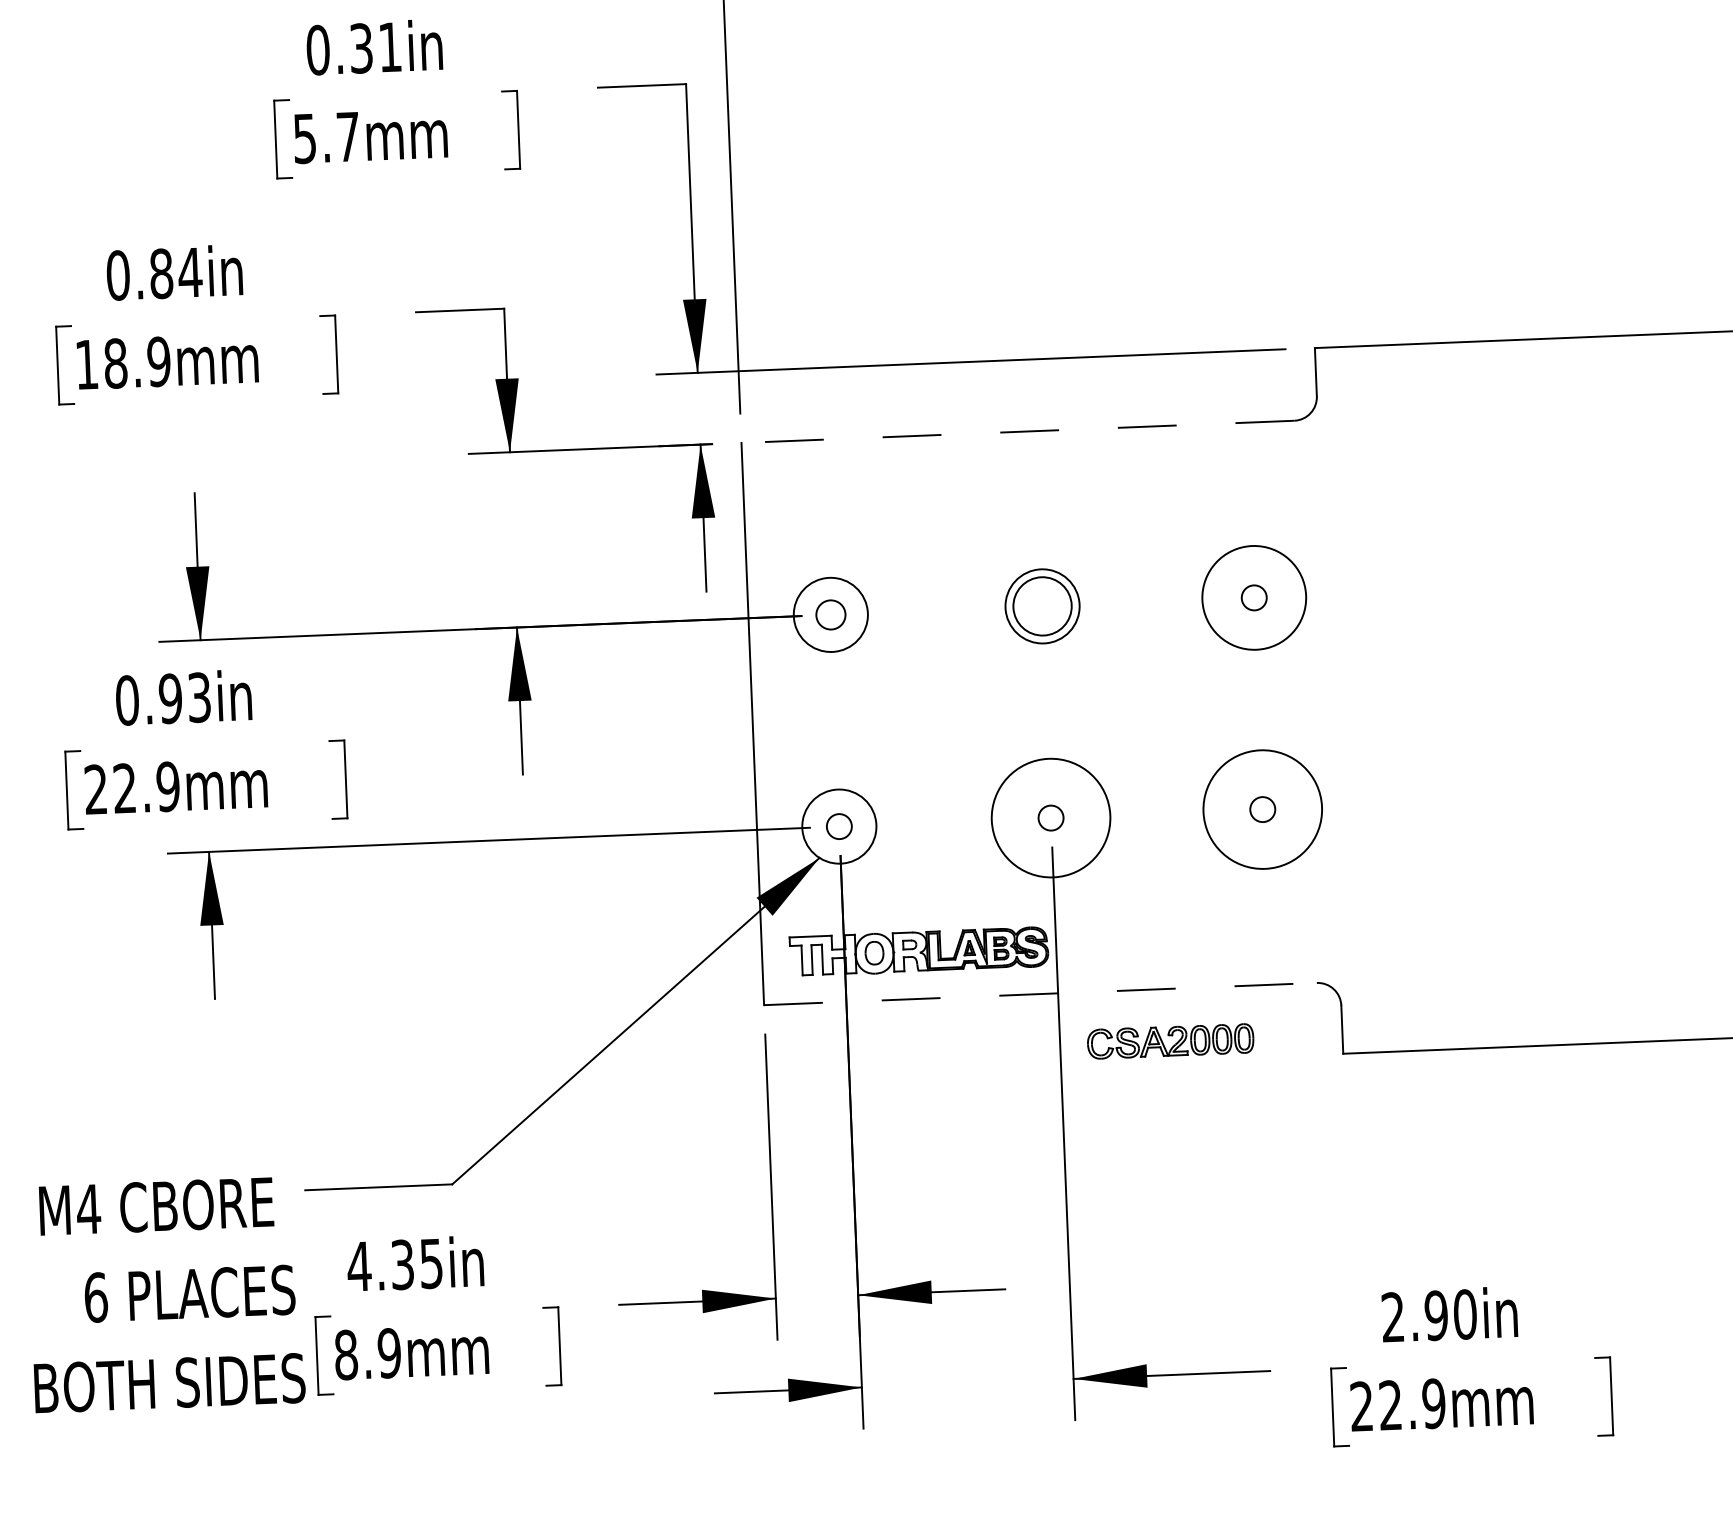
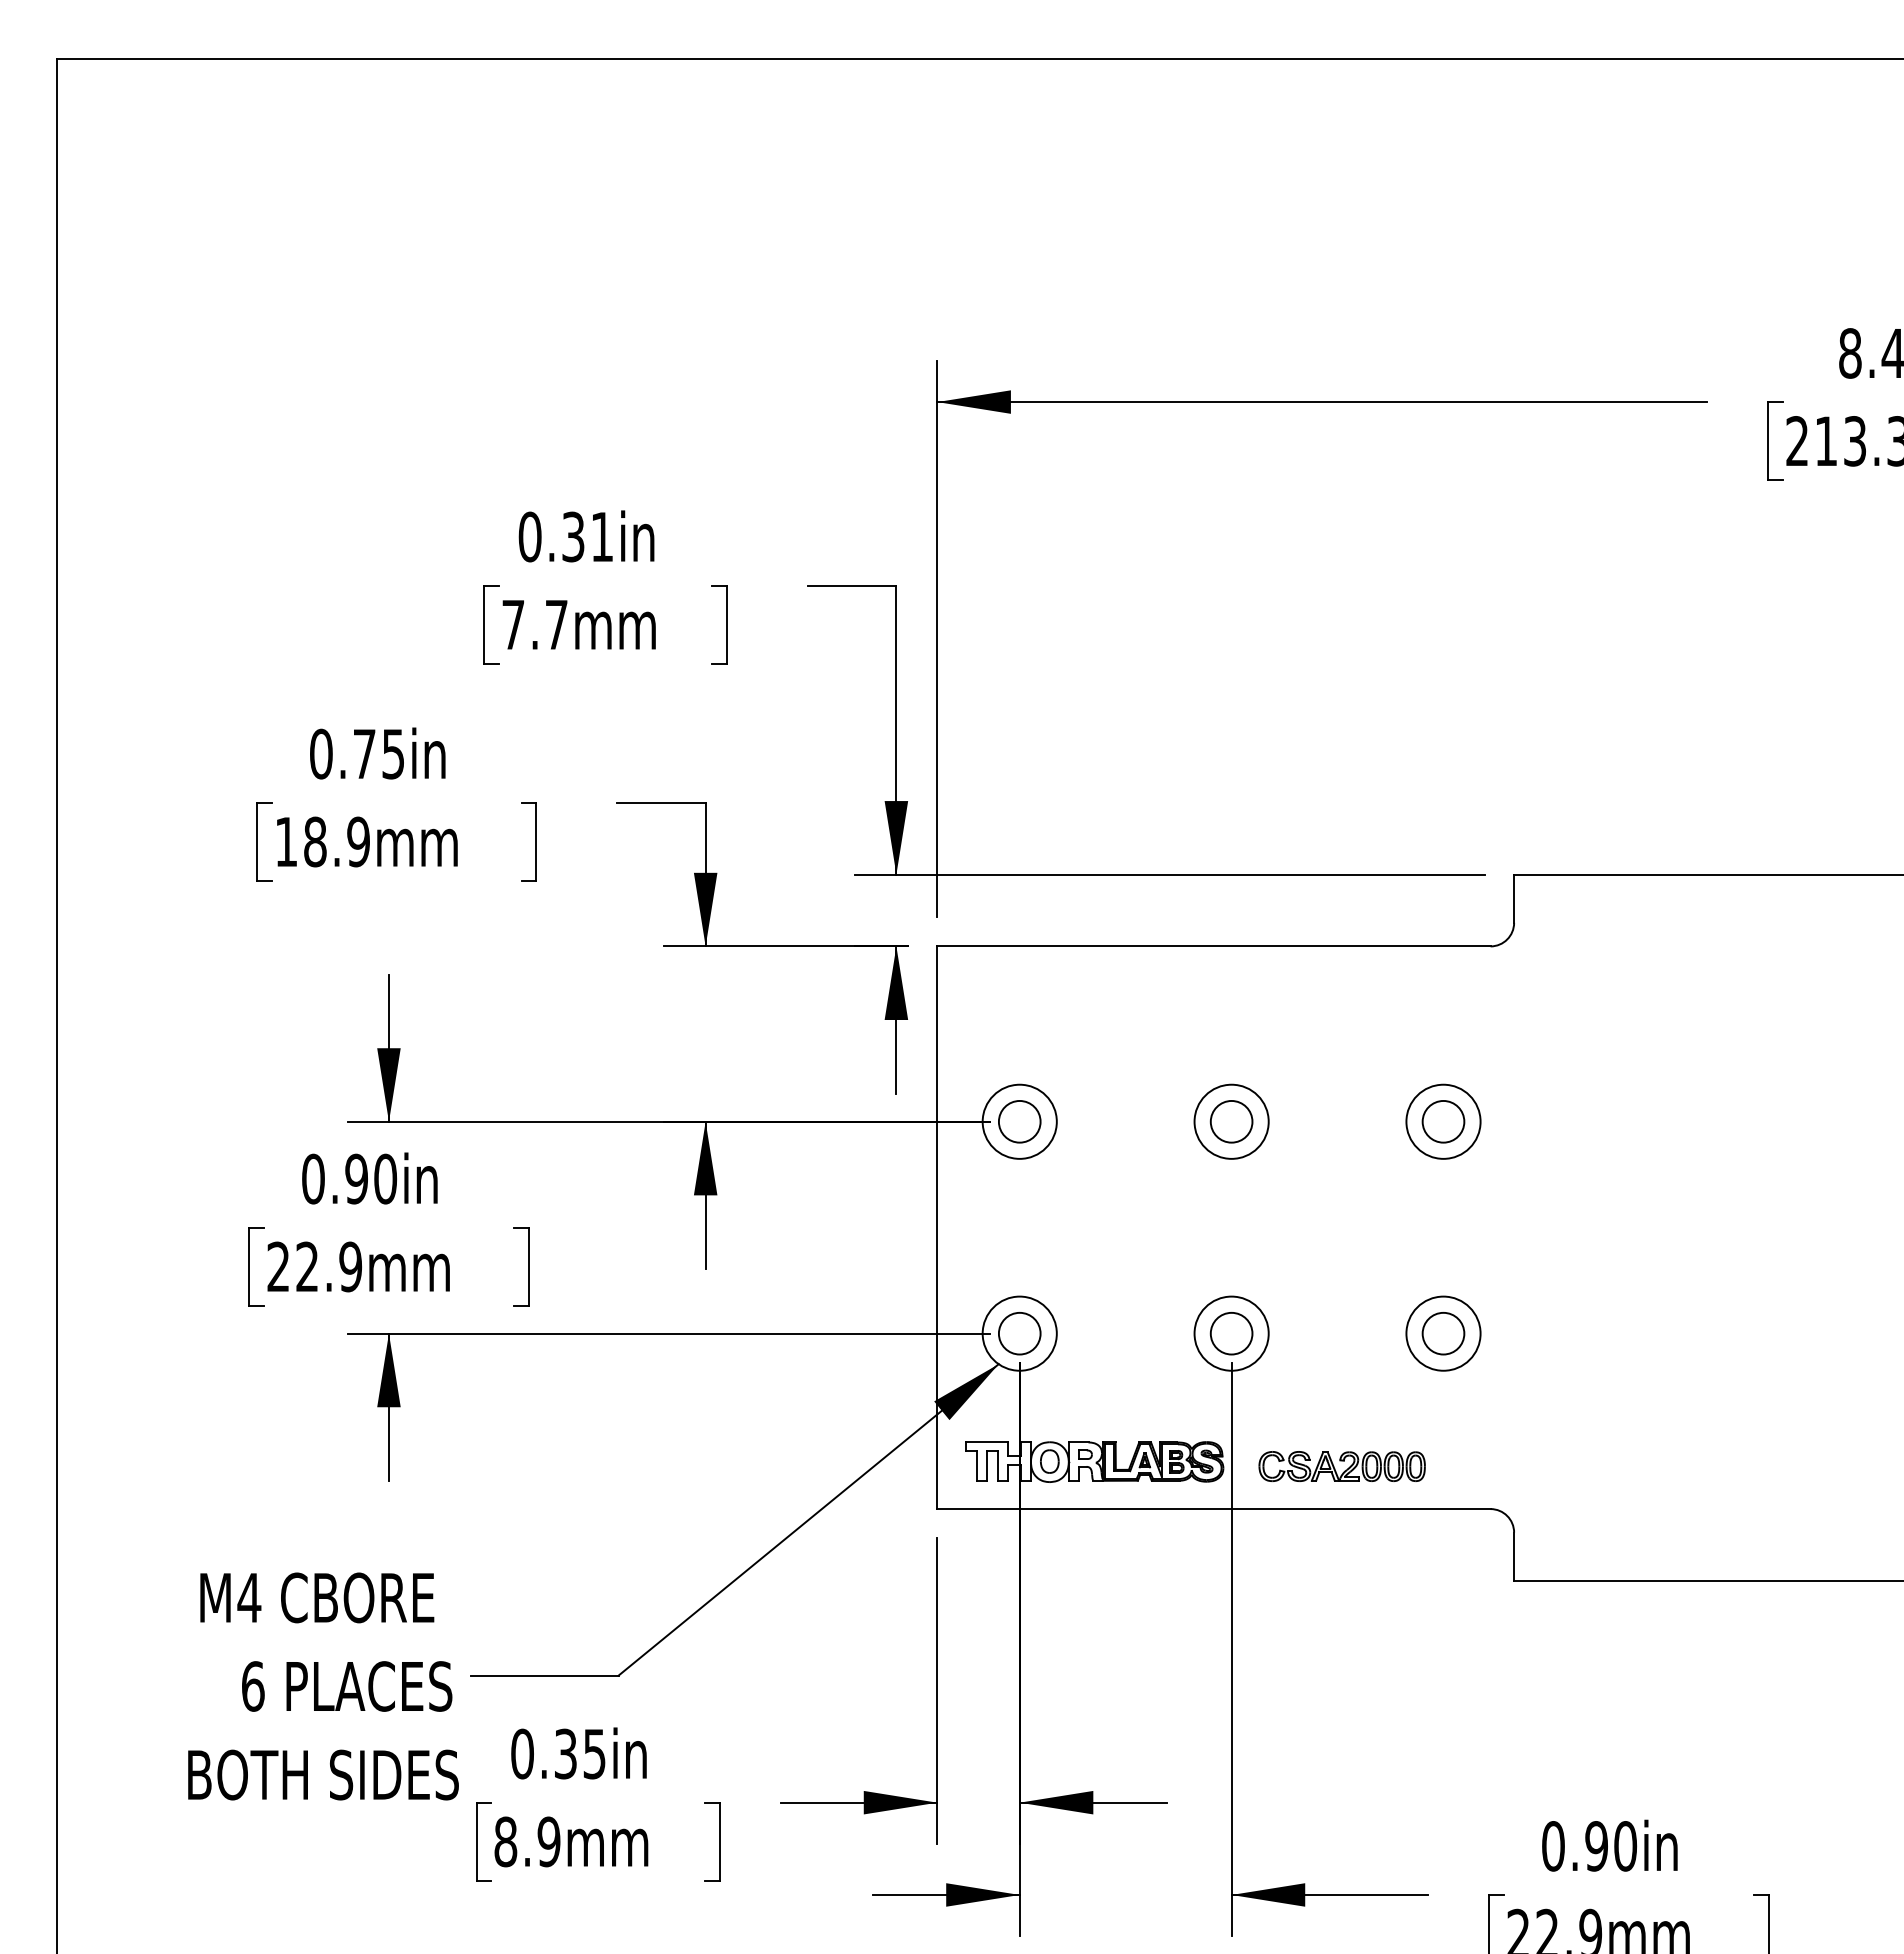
text: (304, 139) -> (512, 625), 5.7mm -> 7.7mm
text: (176, 272) -> (379, 753), 0.84in -> 0.75in
line: (1017, 431) -> (1213, 946), dashed -> solid
circle: (1254, 597) -> (1443, 1121), size x0.71
circle: (1254, 597) -> (1443, 1121), size x1.67
circle: (1042, 606) -> (1231, 1121), size x0.71
circle: (830, 614) -> (1019, 1121), size x1.43
text: (199, 697) -> (385, 1178), 0.93in -> 0.90in
circle: (1262, 809) -> (1443, 1333), size x0.62
circle: (1262, 809) -> (1443, 1333), size x1.67
circle: (1050, 817) -> (1231, 1333), size x0.62
circle: (1050, 817) -> (1231, 1333), size x1.67
circle: (839, 826) -> (1019, 1333), size x1.67
line: (1040, 994) -> (1213, 1509), dashed -> solid
part: (1169, 1041) -> (1341, 1466), moved
text: (359, 1266) -> (522, 1753), 4.35in -> 0.35in
text: (166, 1294) -> (323, 1686), moved
text: (1393, 1317) -> (1553, 1846), 2.90in -> 0.90in

